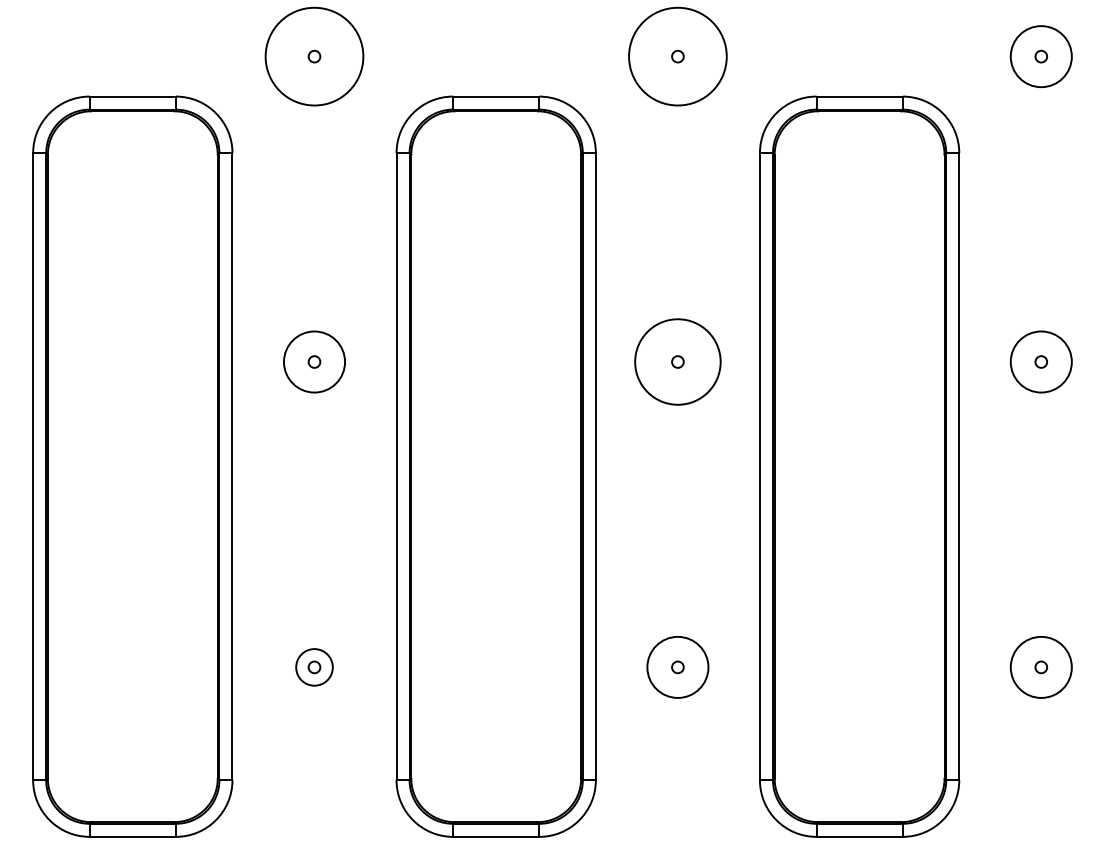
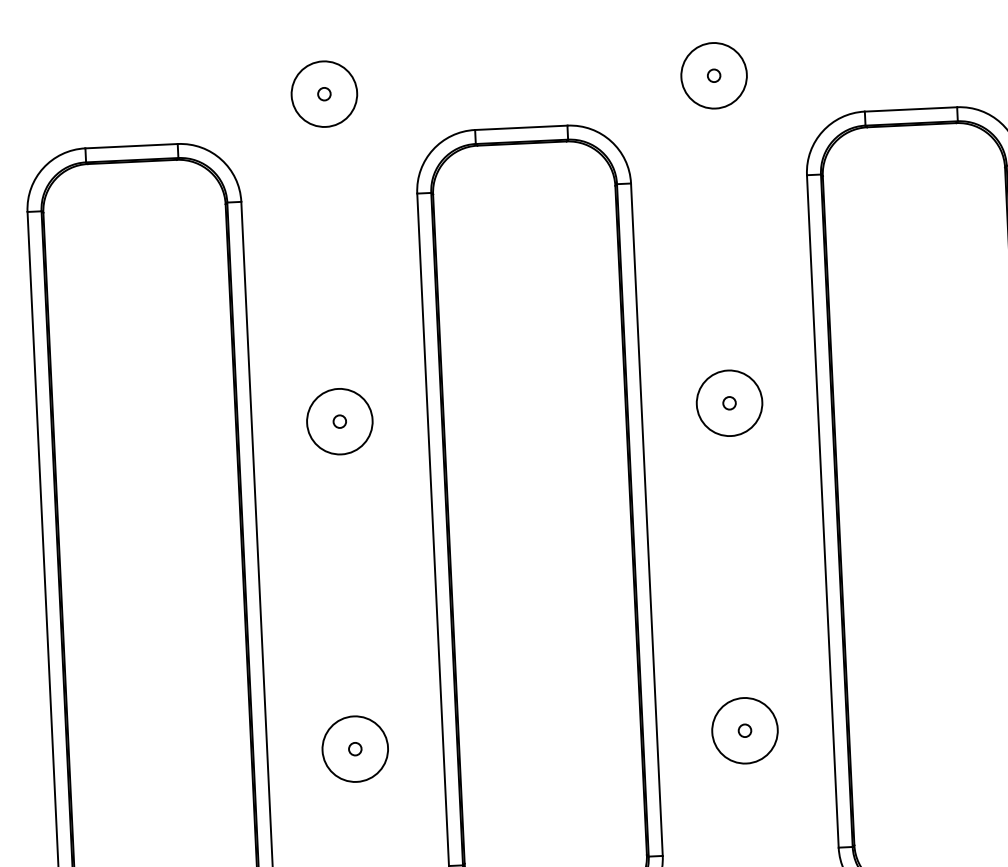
circle: (314, 56) -> (324, 94), size x0.62
circle: (677, 56) -> (713, 75), size x0.62
circle: (677, 361) -> (729, 402), size x0.71
circle: (314, 666) -> (355, 748), size x1.67

